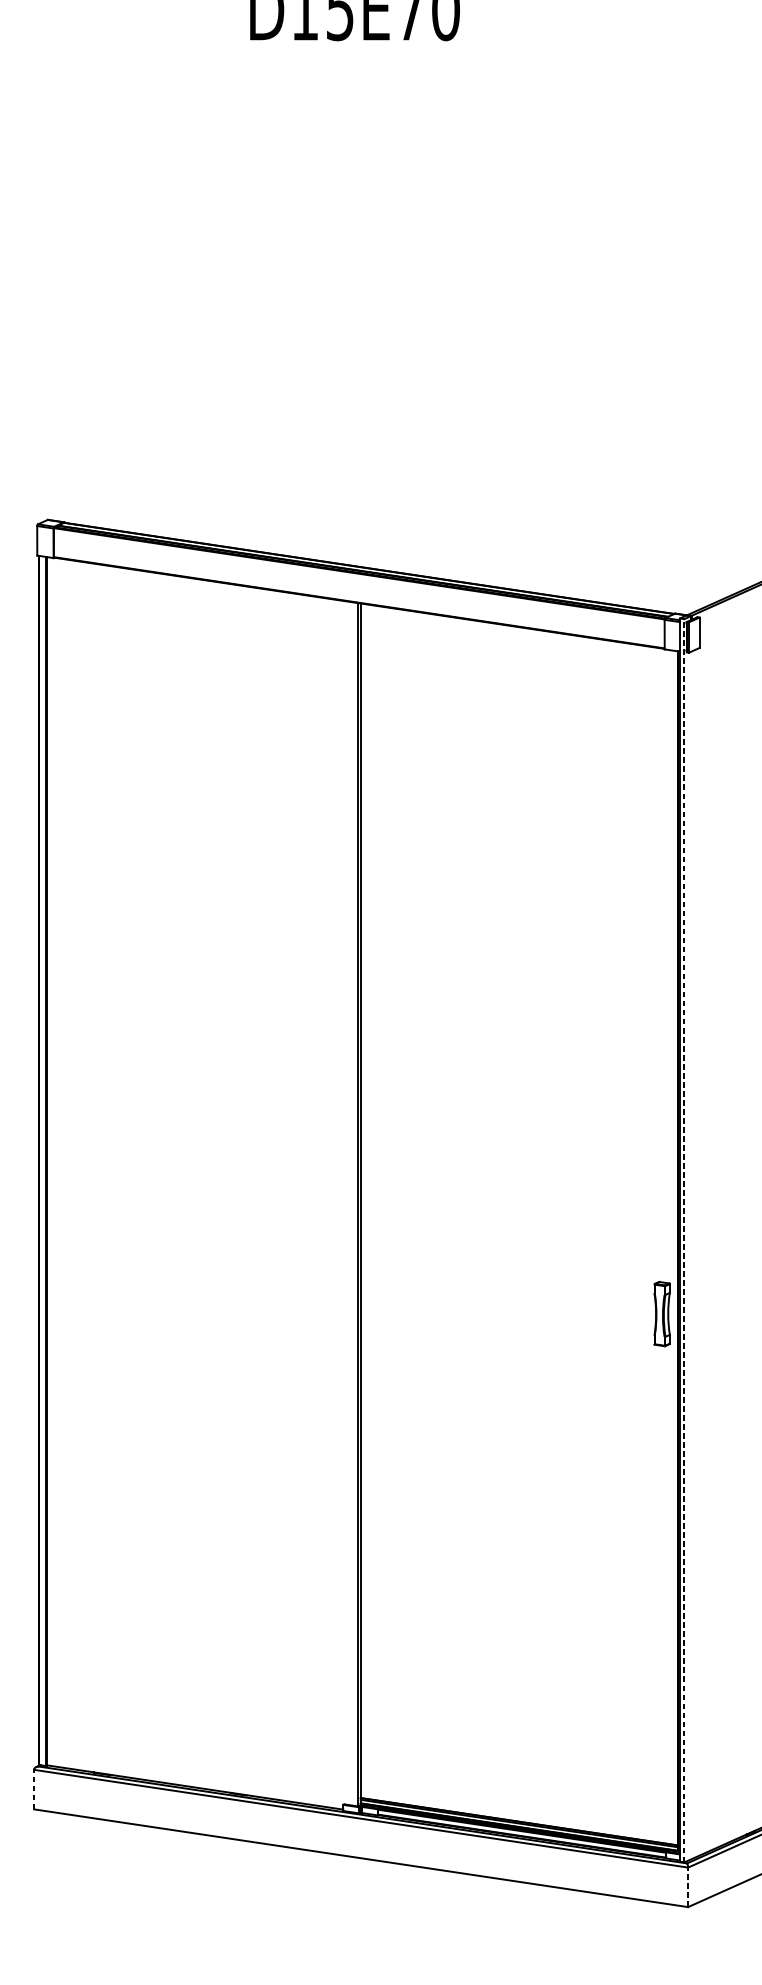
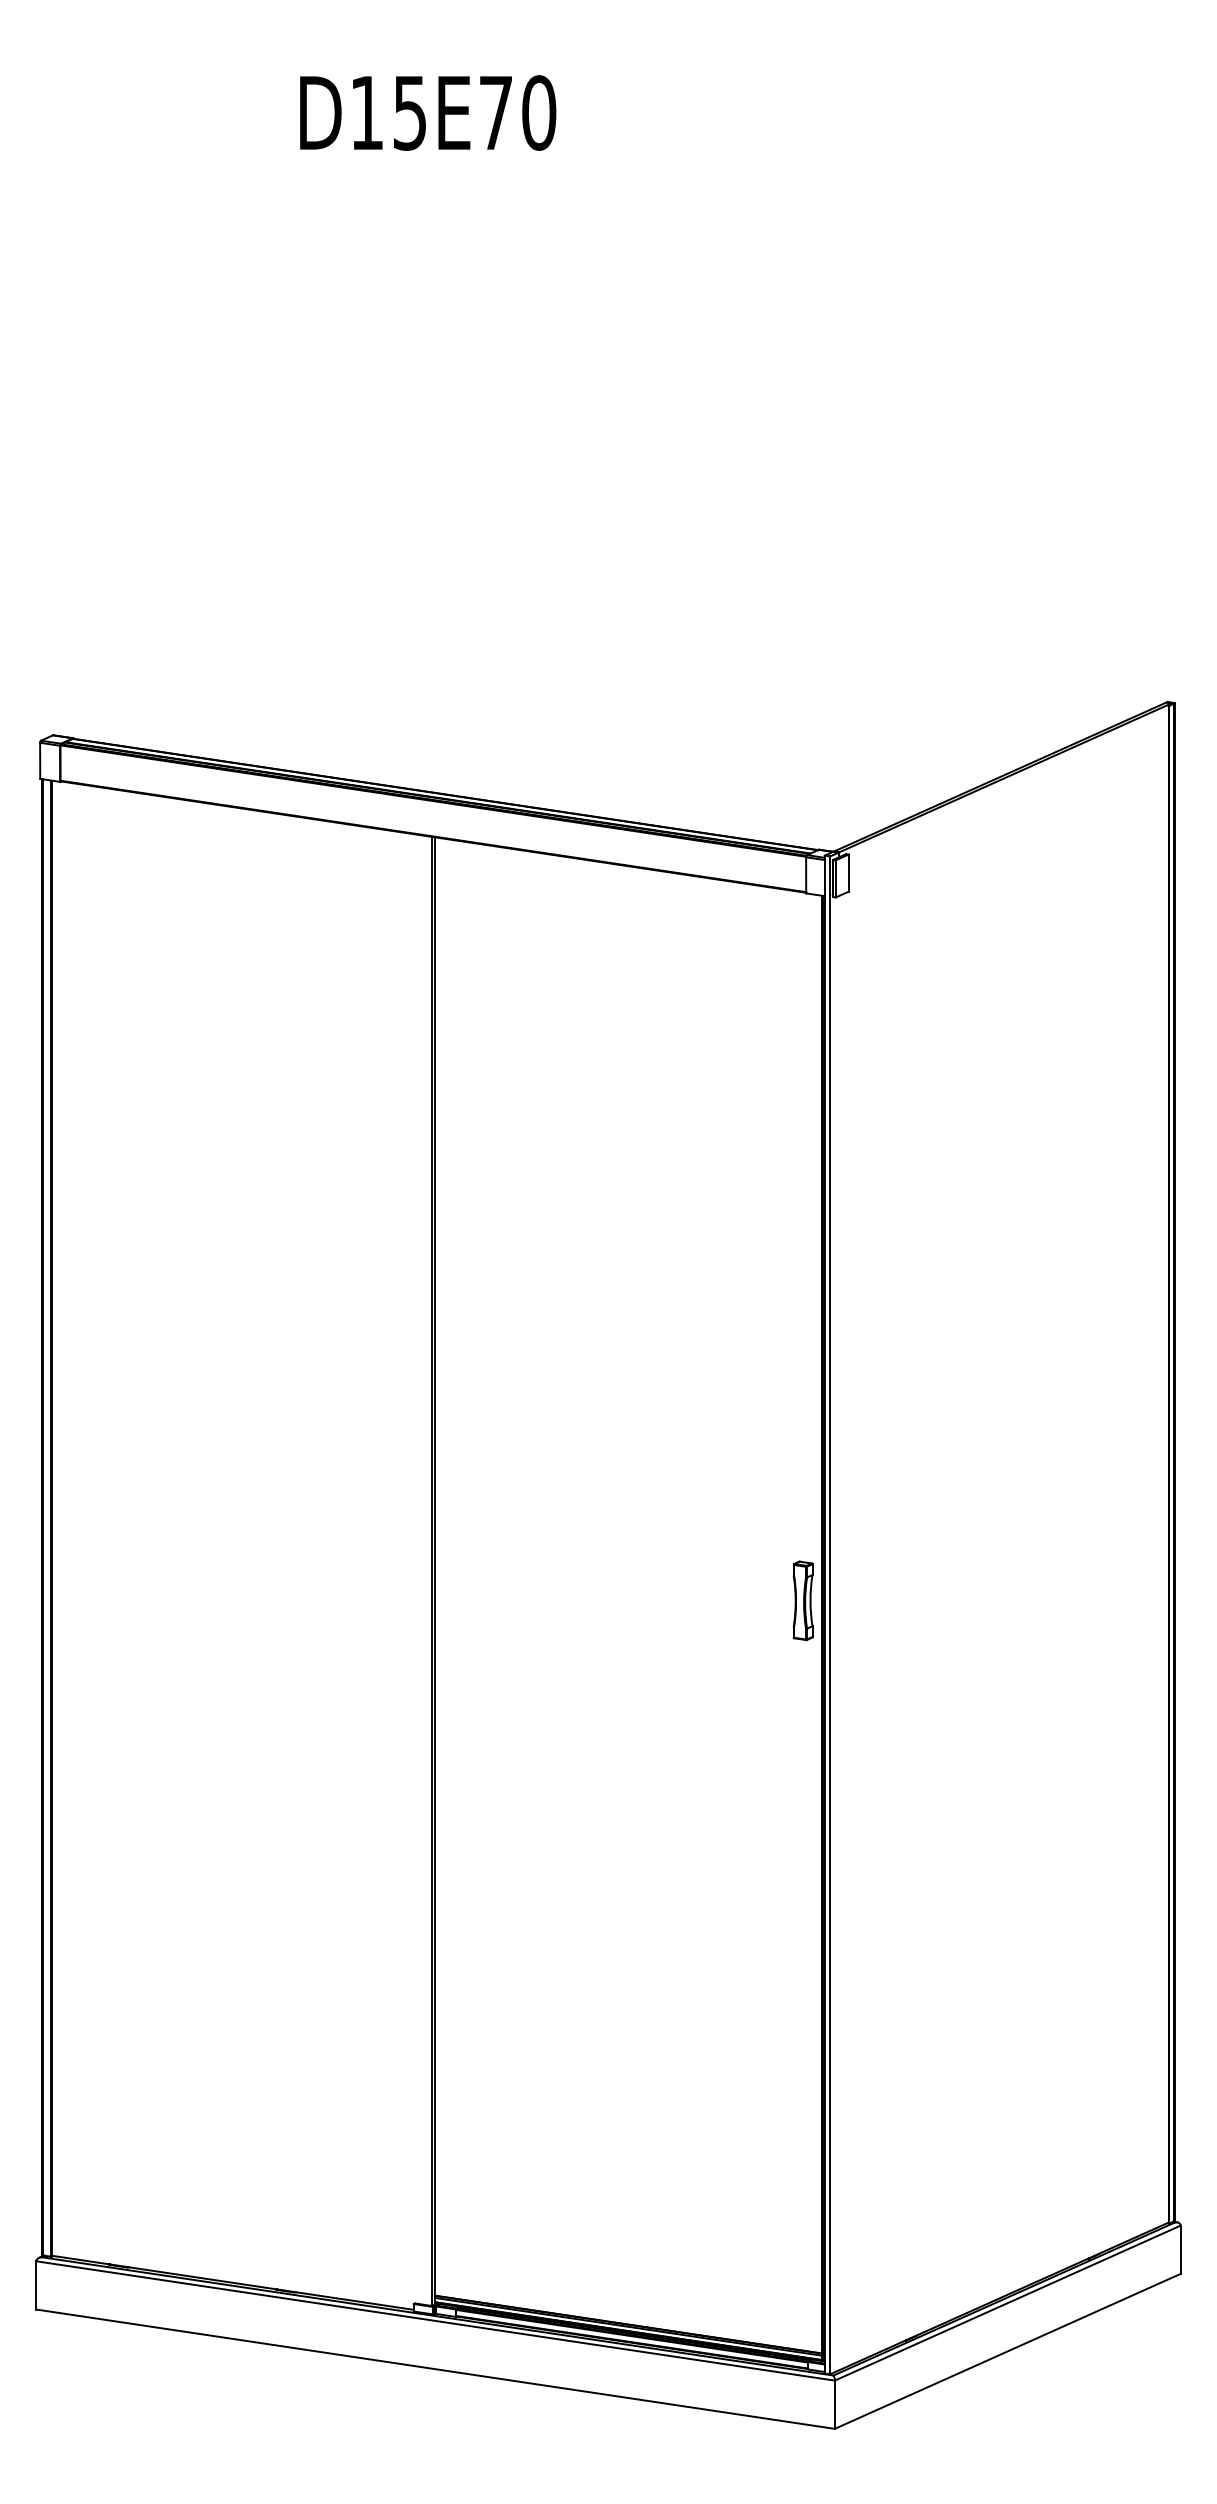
line: (684, 1240) -> (830, 1615), dashed -> solid
part: (661, 1313) -> (802, 1600), moved
line: (34, 1788) -> (36, 2284), dashed -> solid
line: (687, 1887) -> (834, 2404), dashed -> solid

